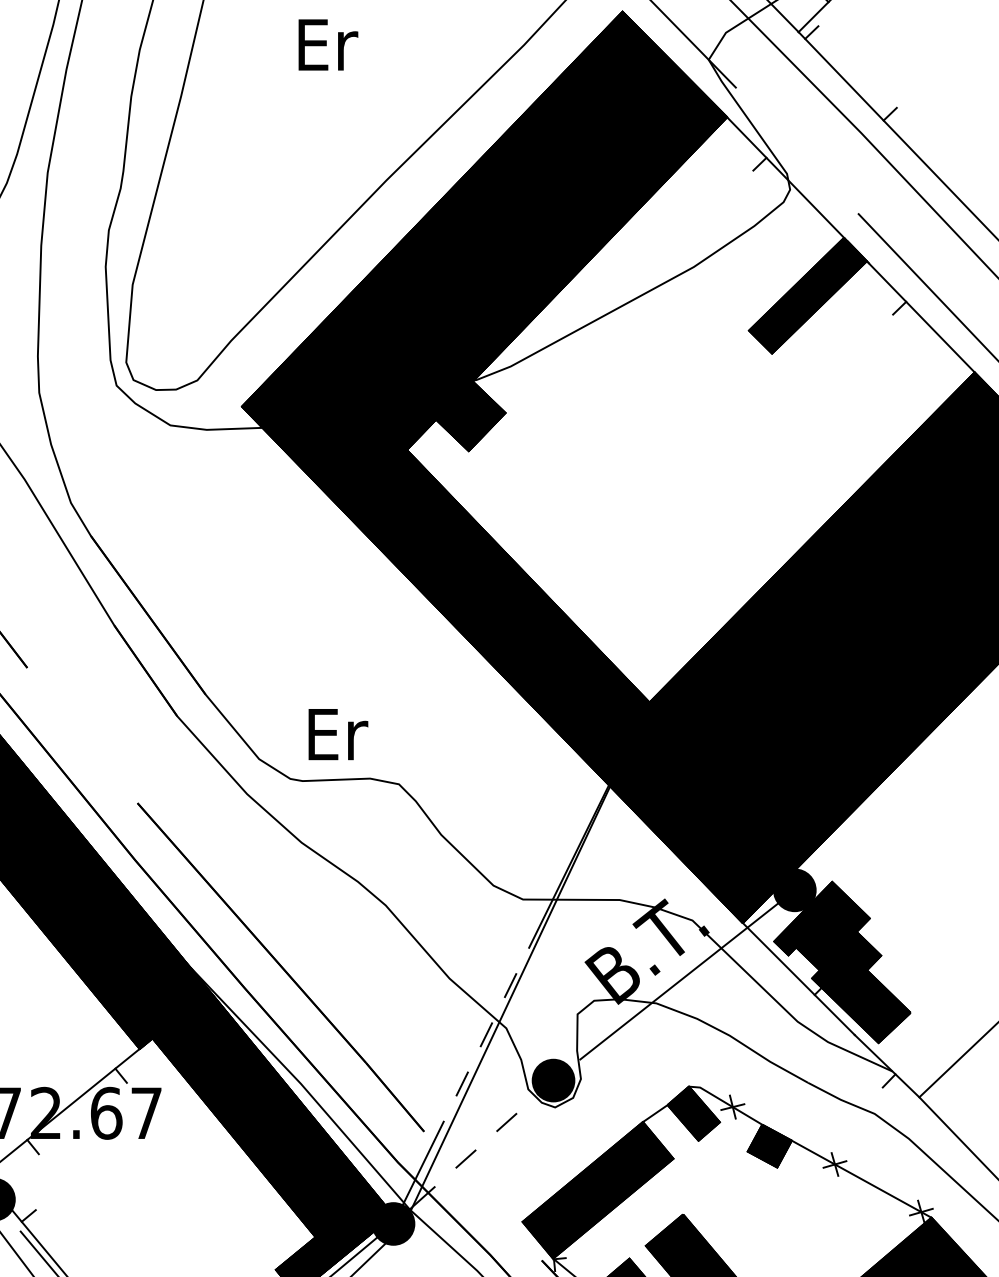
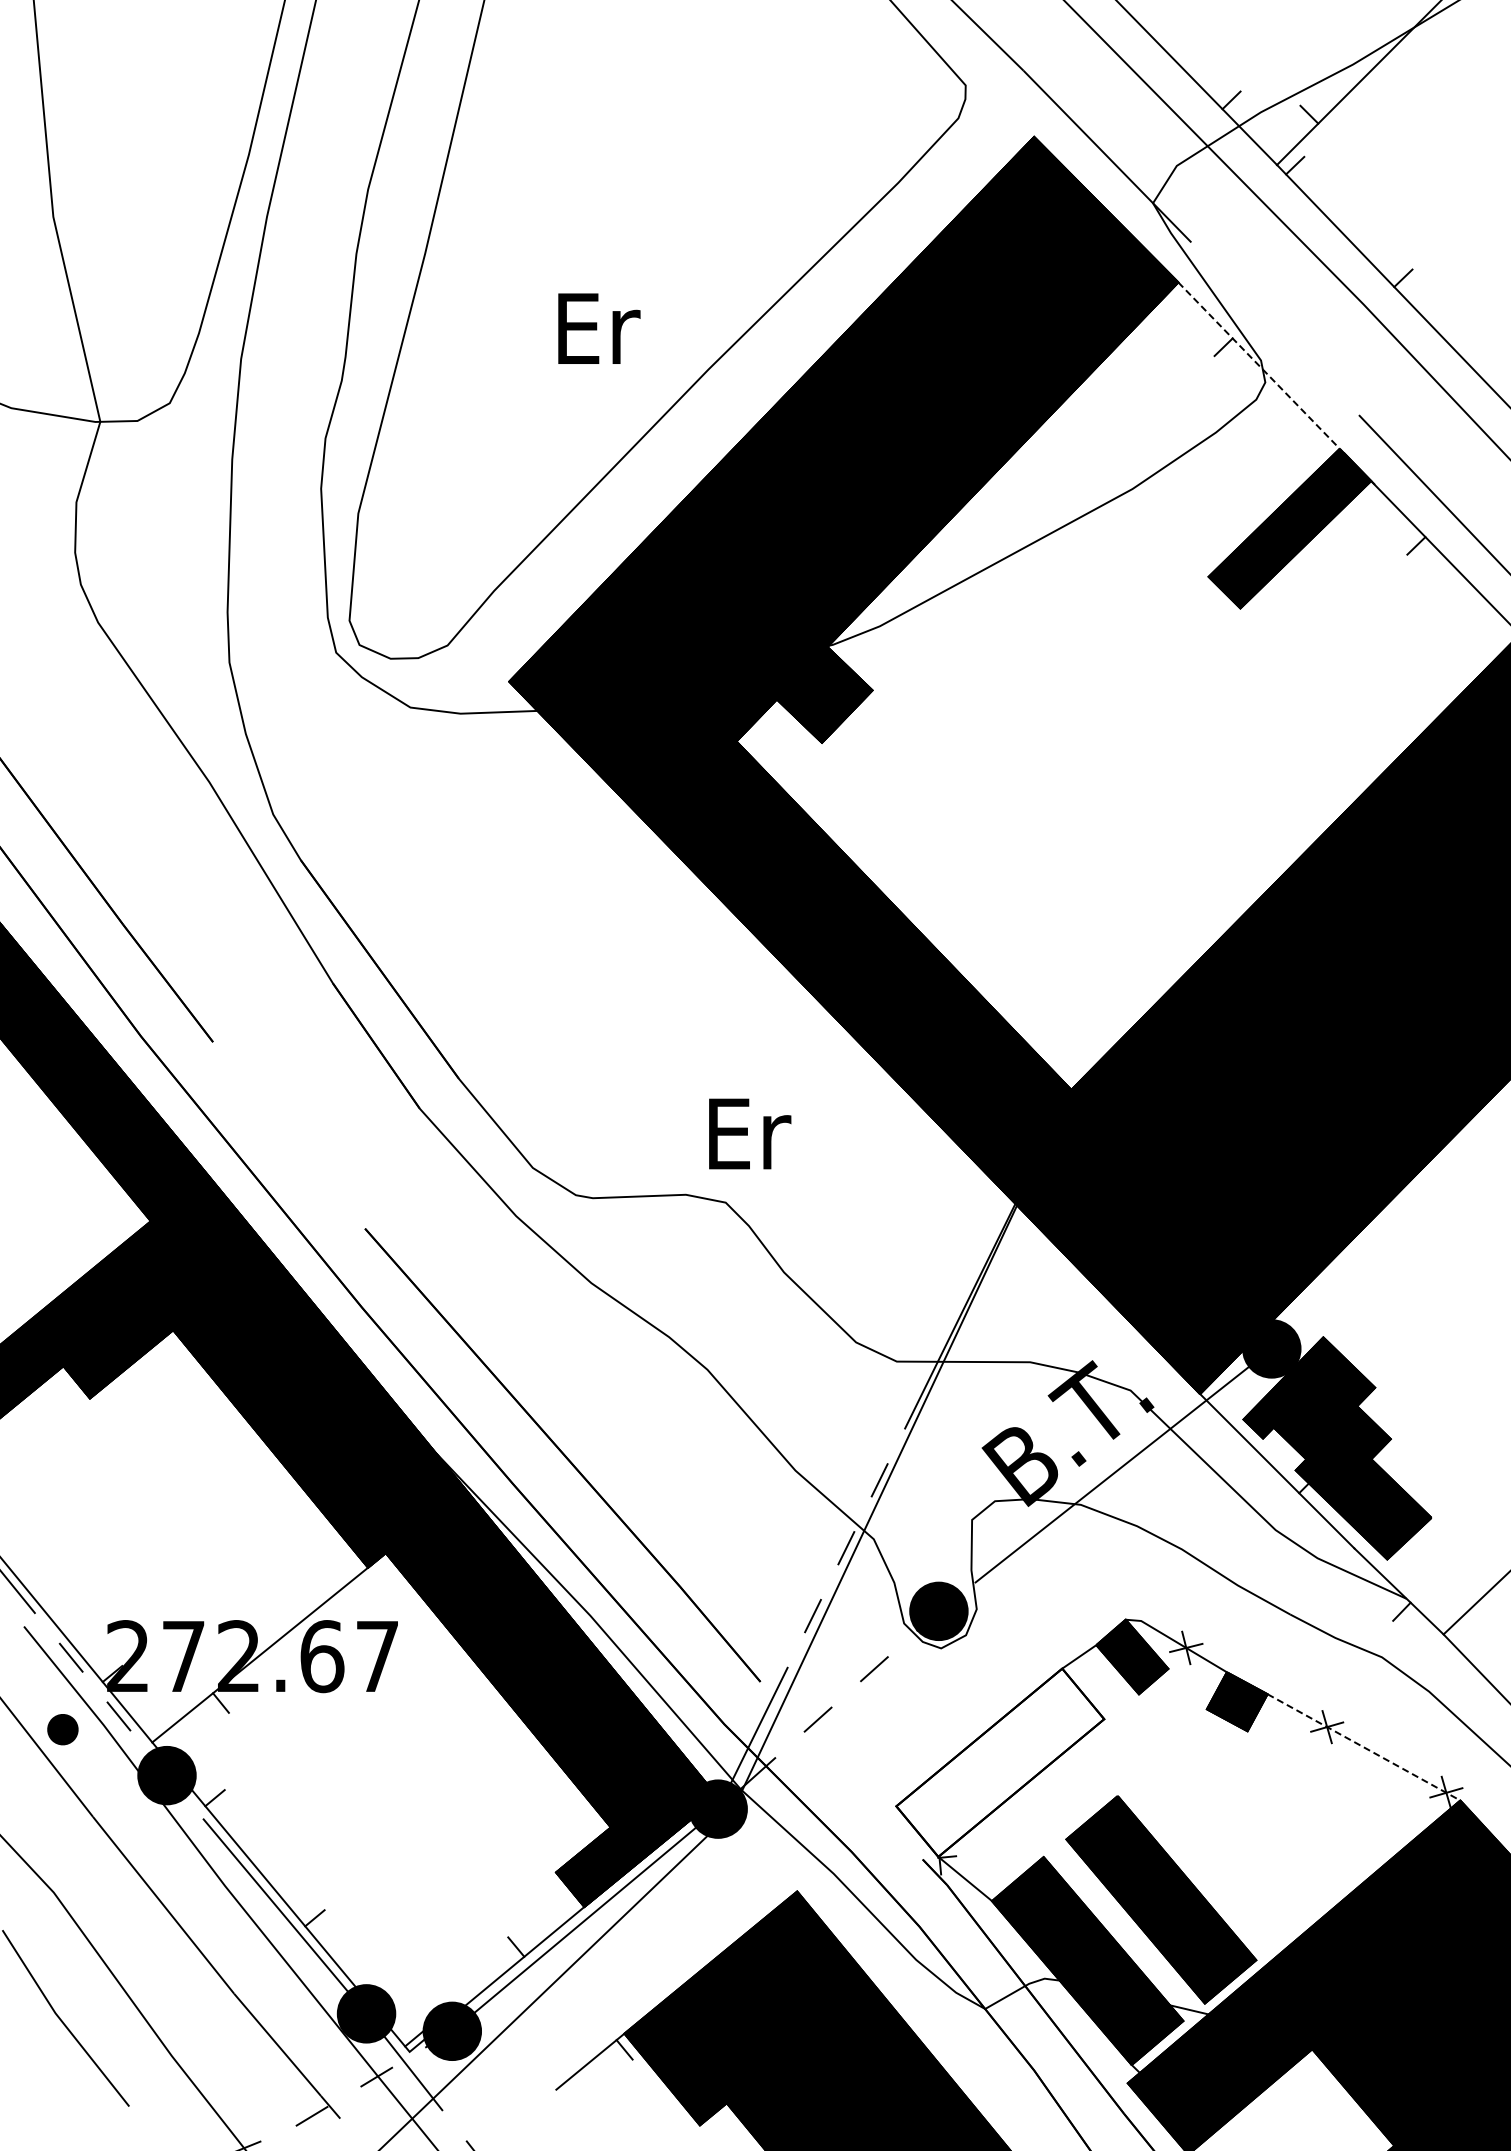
text: (328, 44) -> (599, 328), moved
line: (785, 177) -> (1259, 365), solid -> dashed
text: (338, 734) -> (750, 1133), moved
line: (121, 1075) -> (342, 1604), removed
line: (862, 1179) -> (1364, 1747), solid -> dashed
fill: (598, 1190) -> (1000, 1762), removed

